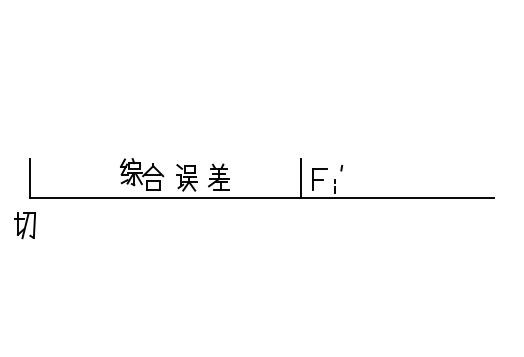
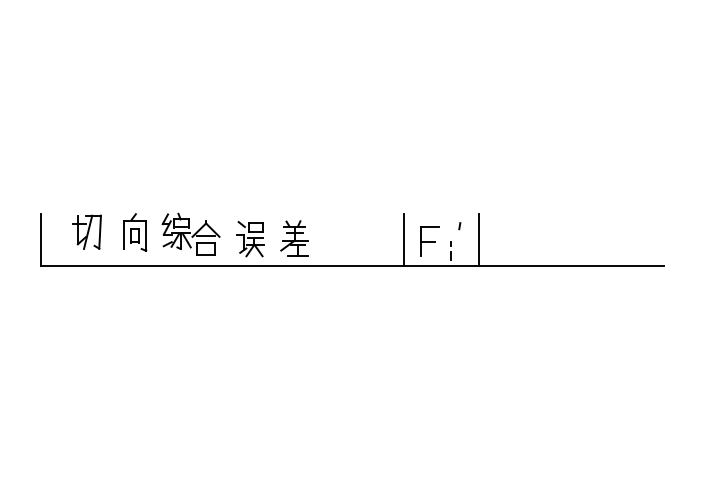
part: (100, 172) -> (135, 231), added
line: (355, 178) -> (478, 240), added
part: (24, 225) -> (86, 231), moved

